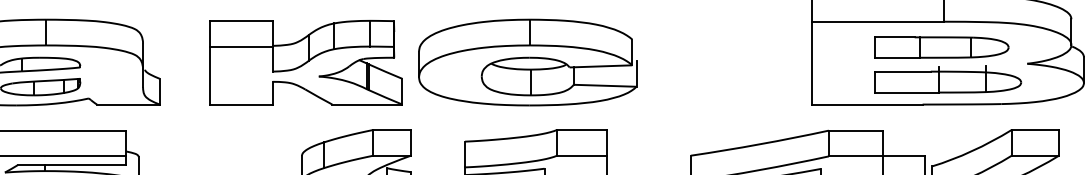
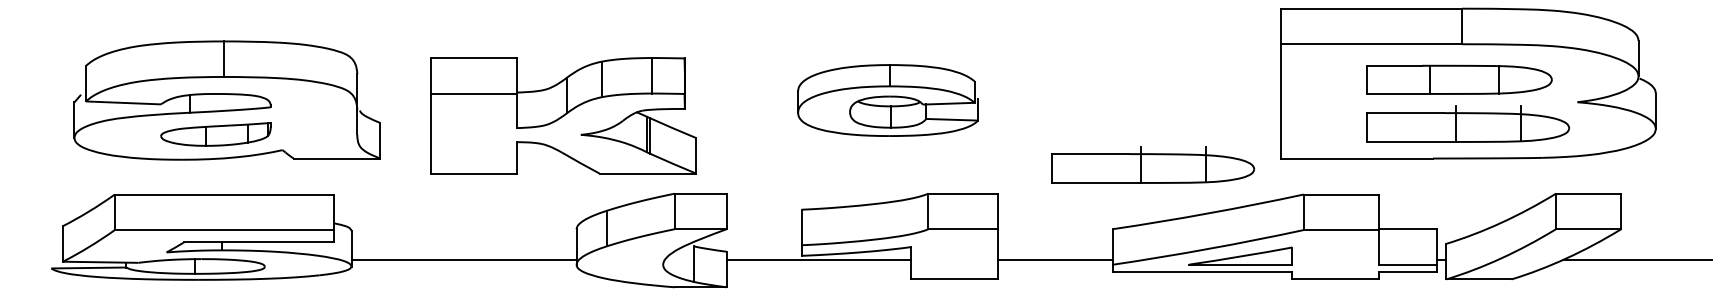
part: (306, 62) -> (563, 115), moved
part: (527, 62) -> (887, 100), size x0.6
part: (719, 108) -> (1153, 164), added

